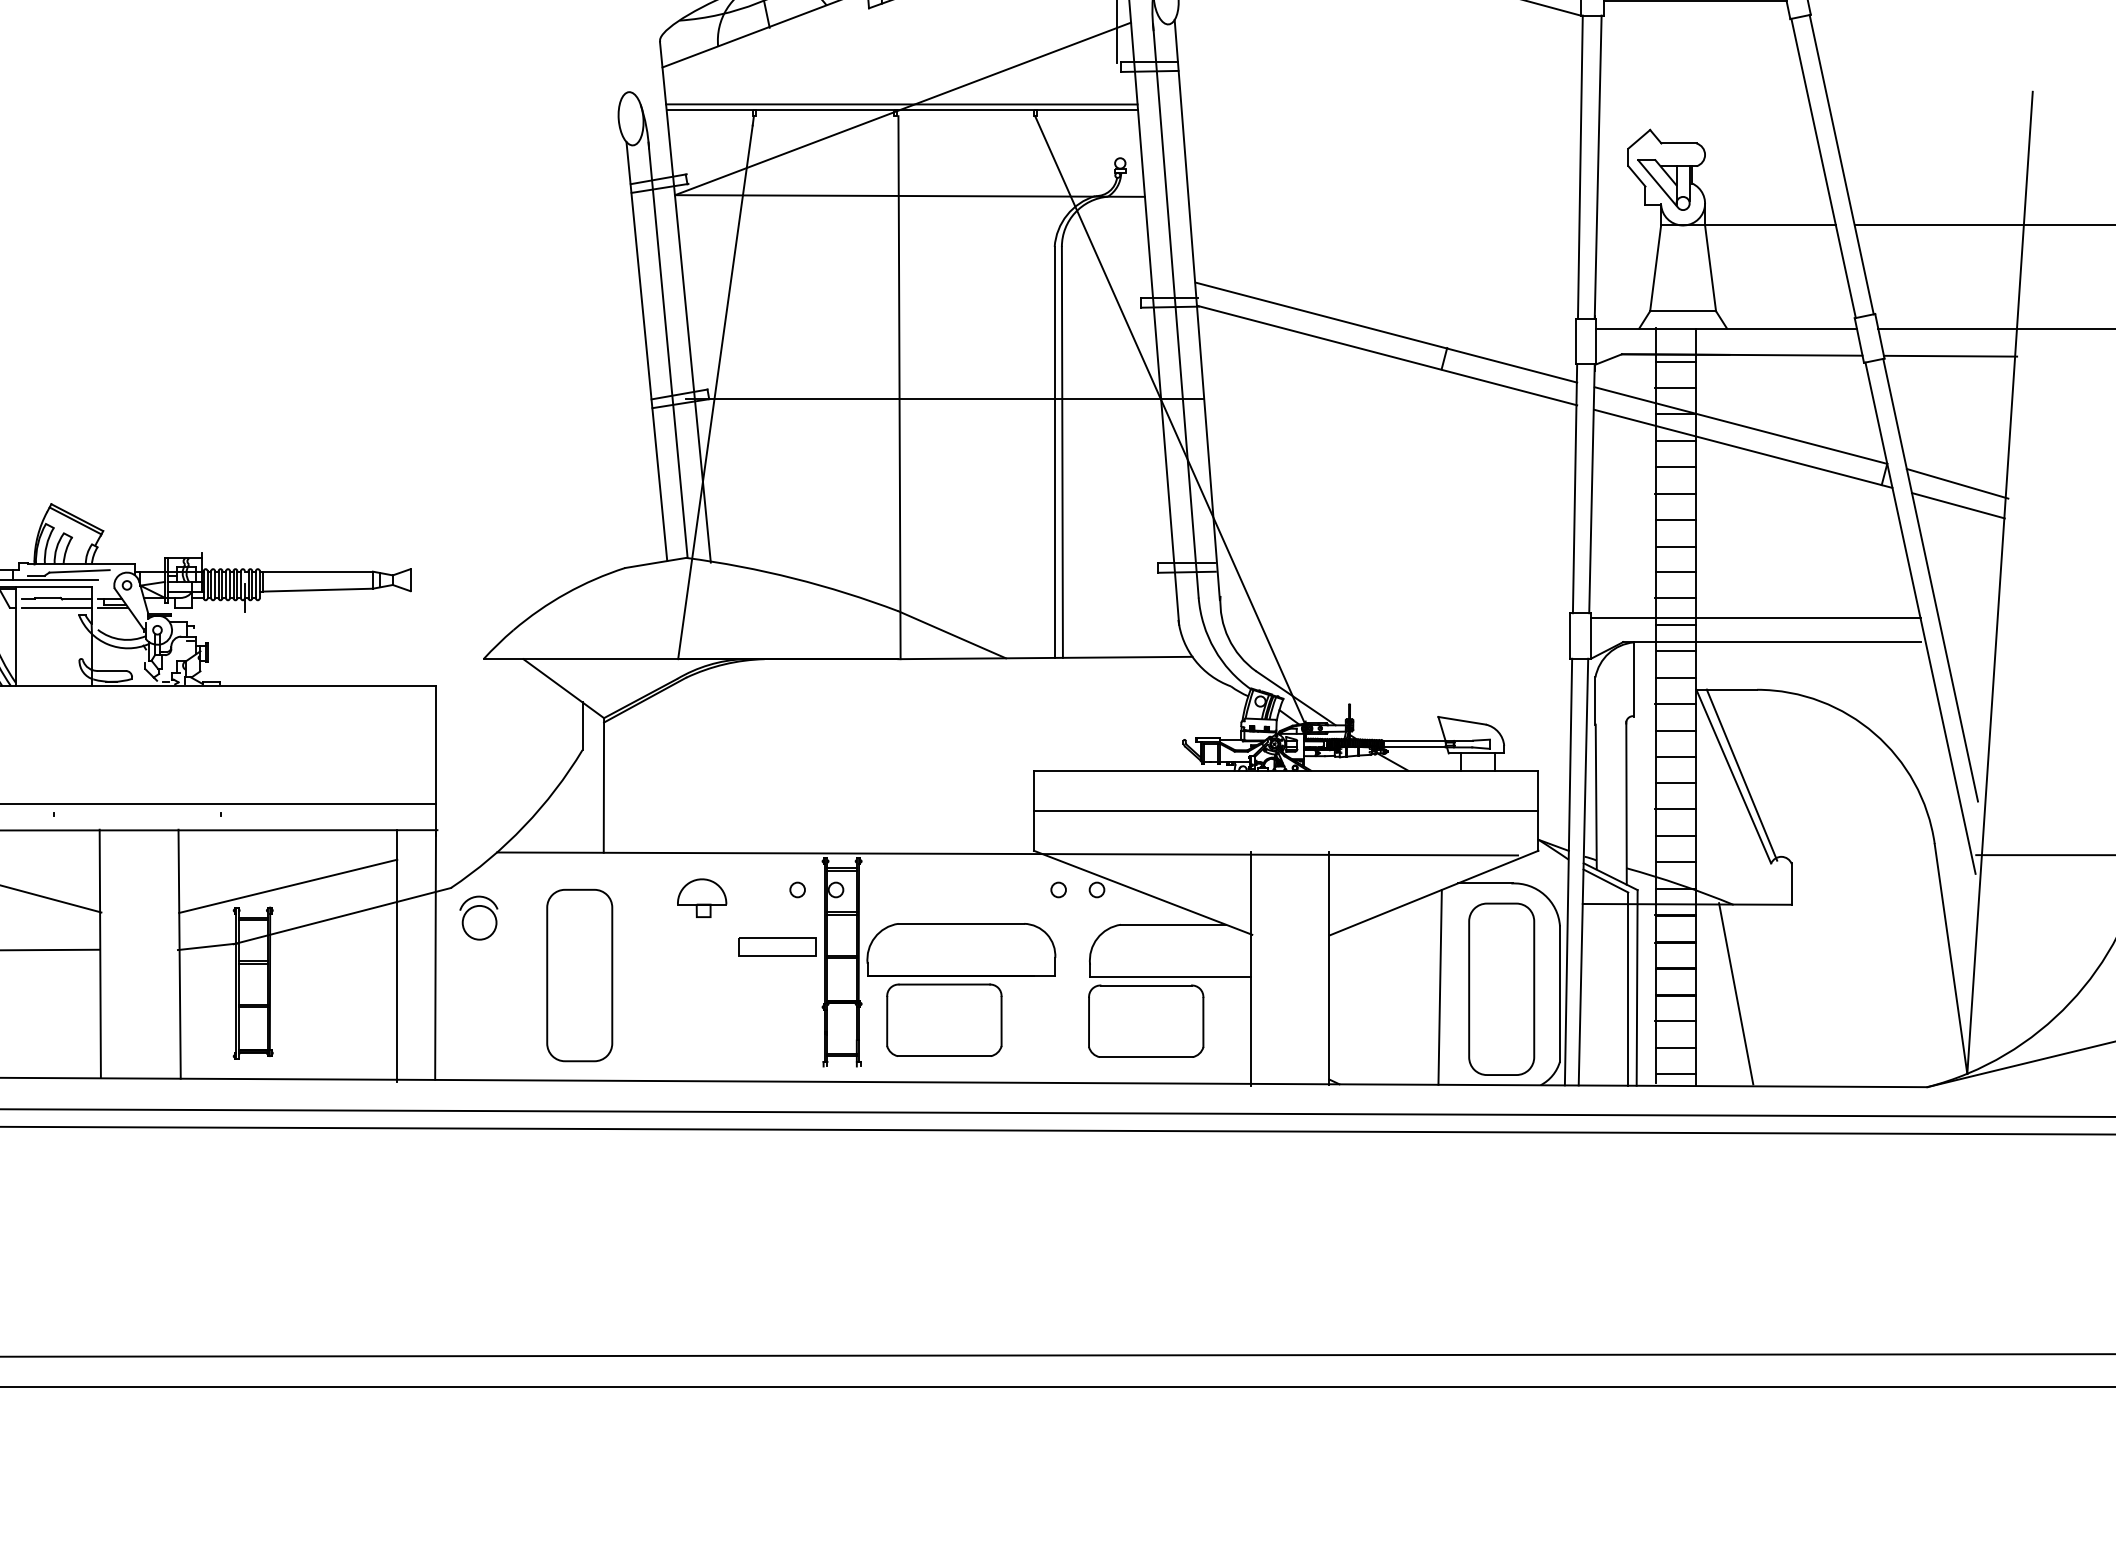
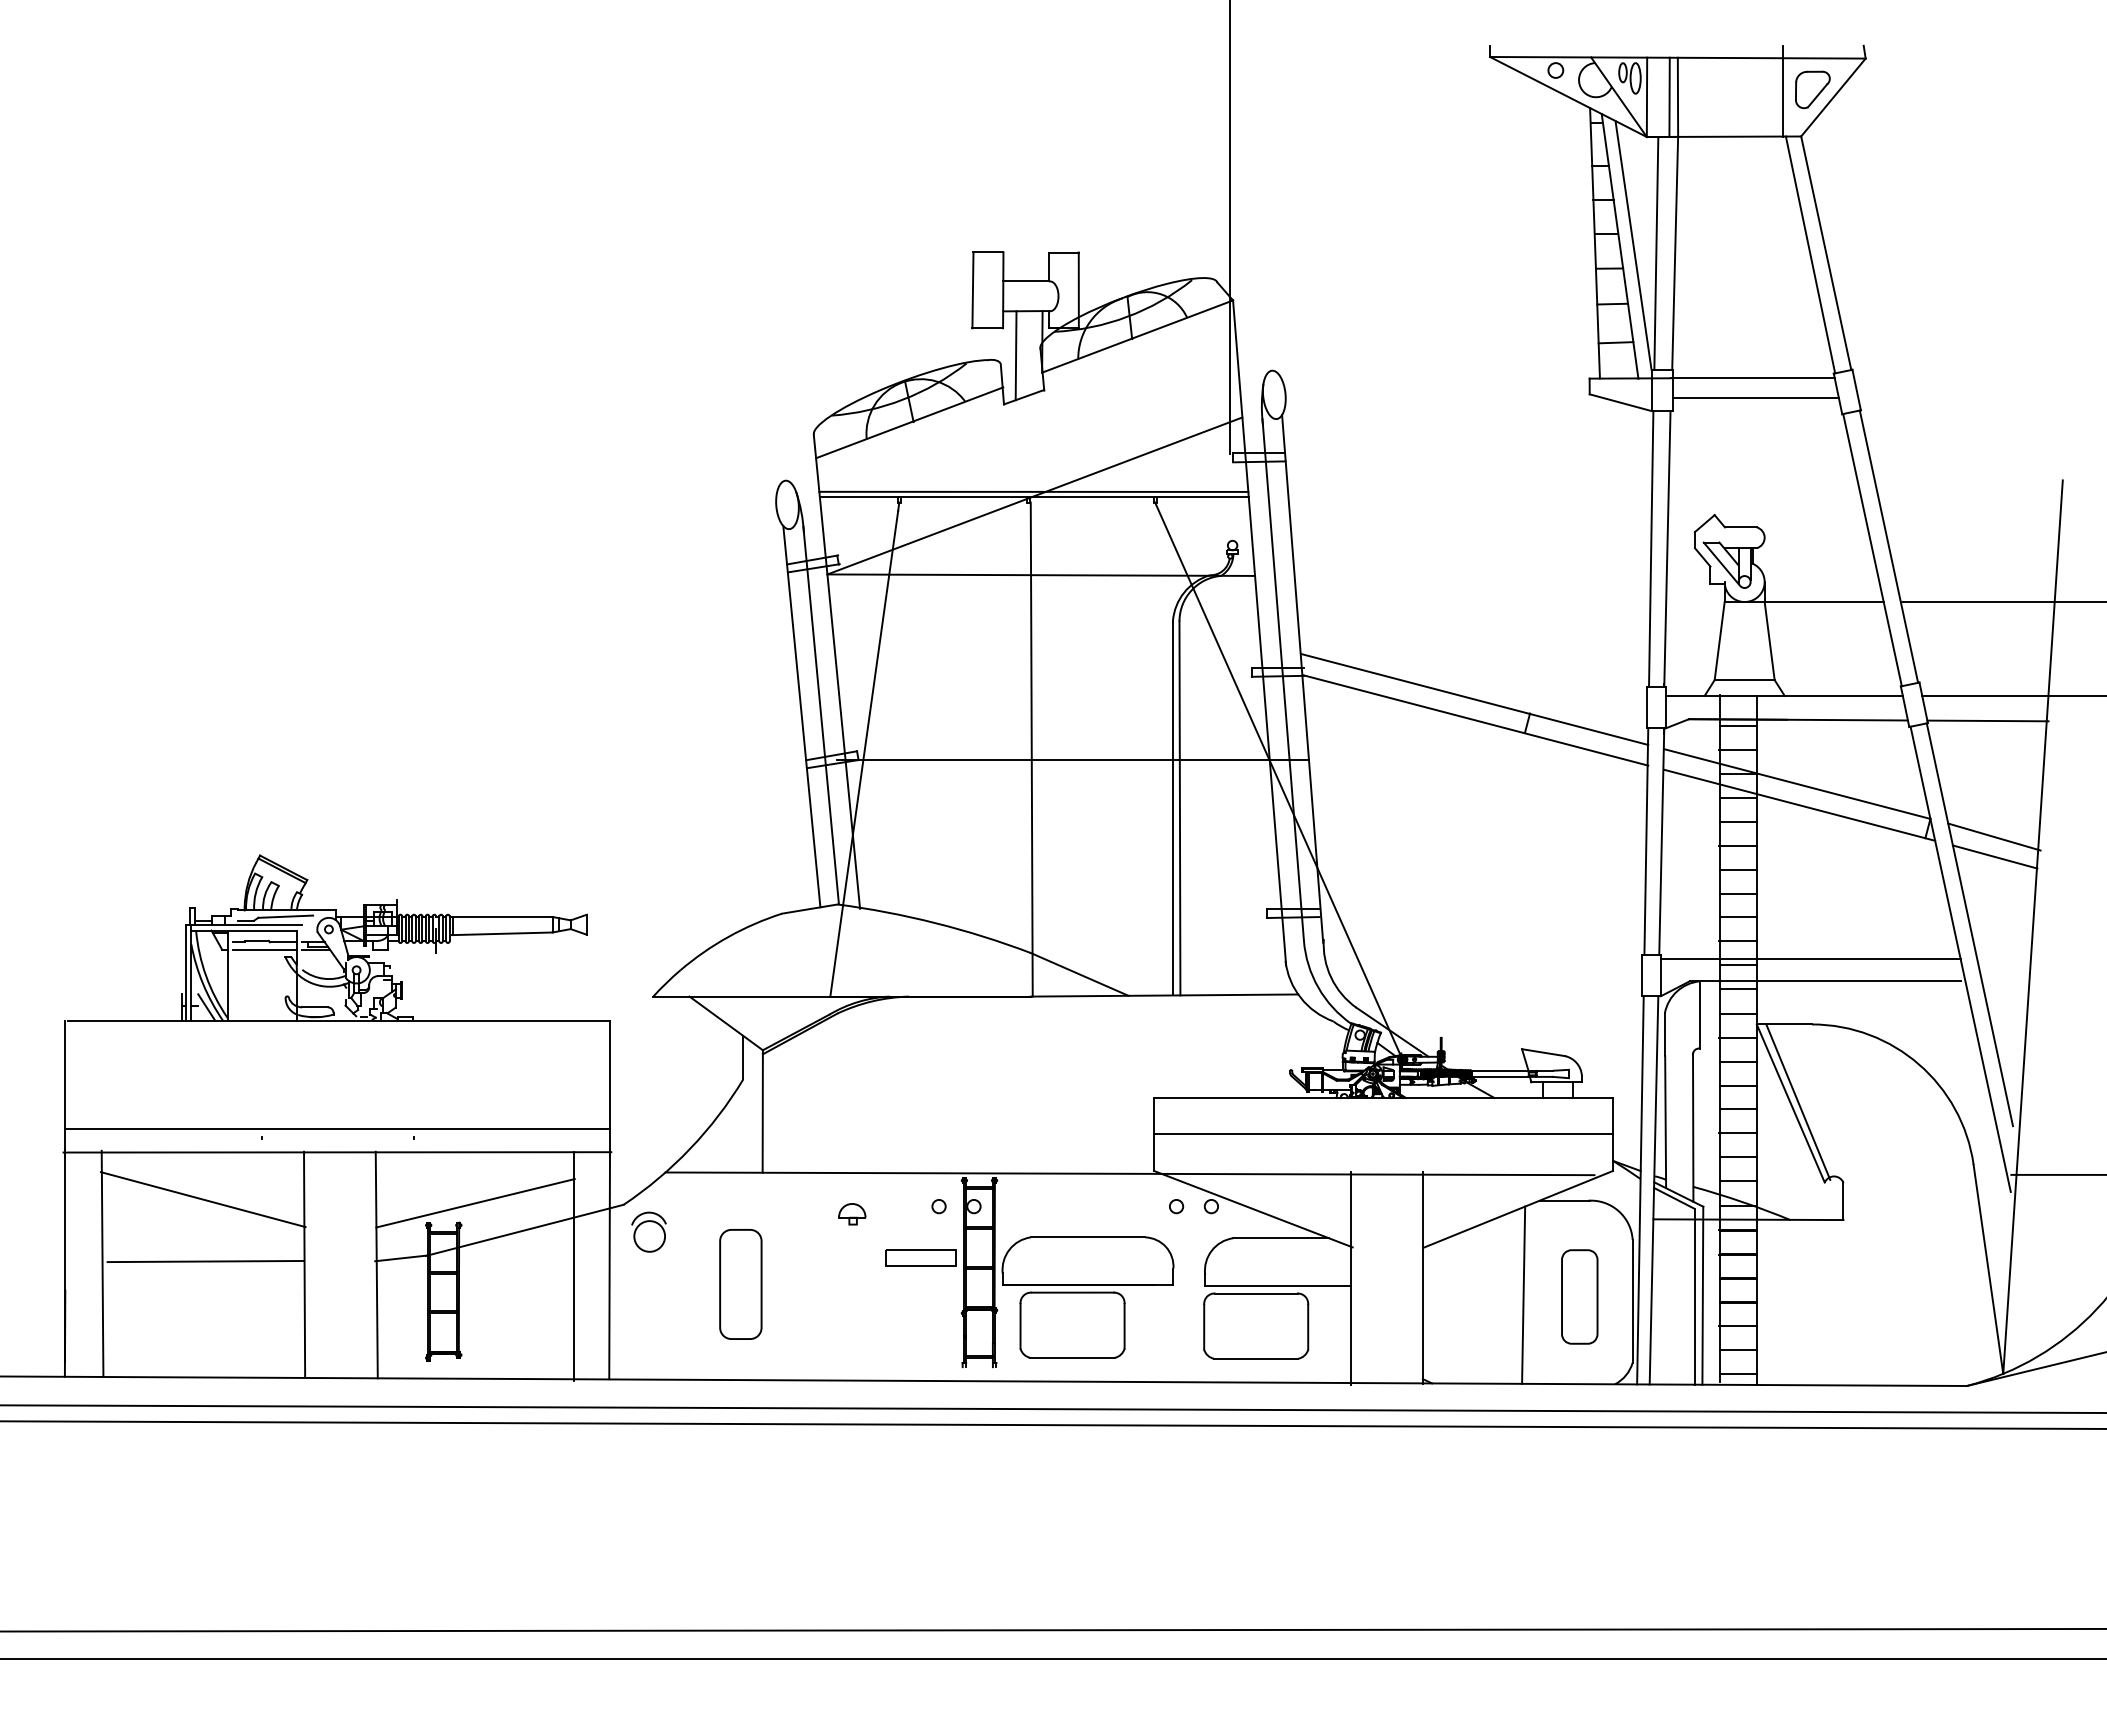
part: (702, 898) -> (852, 1214), size x0.6
part: (579, 975) -> (740, 1284), size x0.7
part: (1501, 988) -> (1579, 1296), size x0.6
line: (1735, 993) -> (1792, 1300), removed

